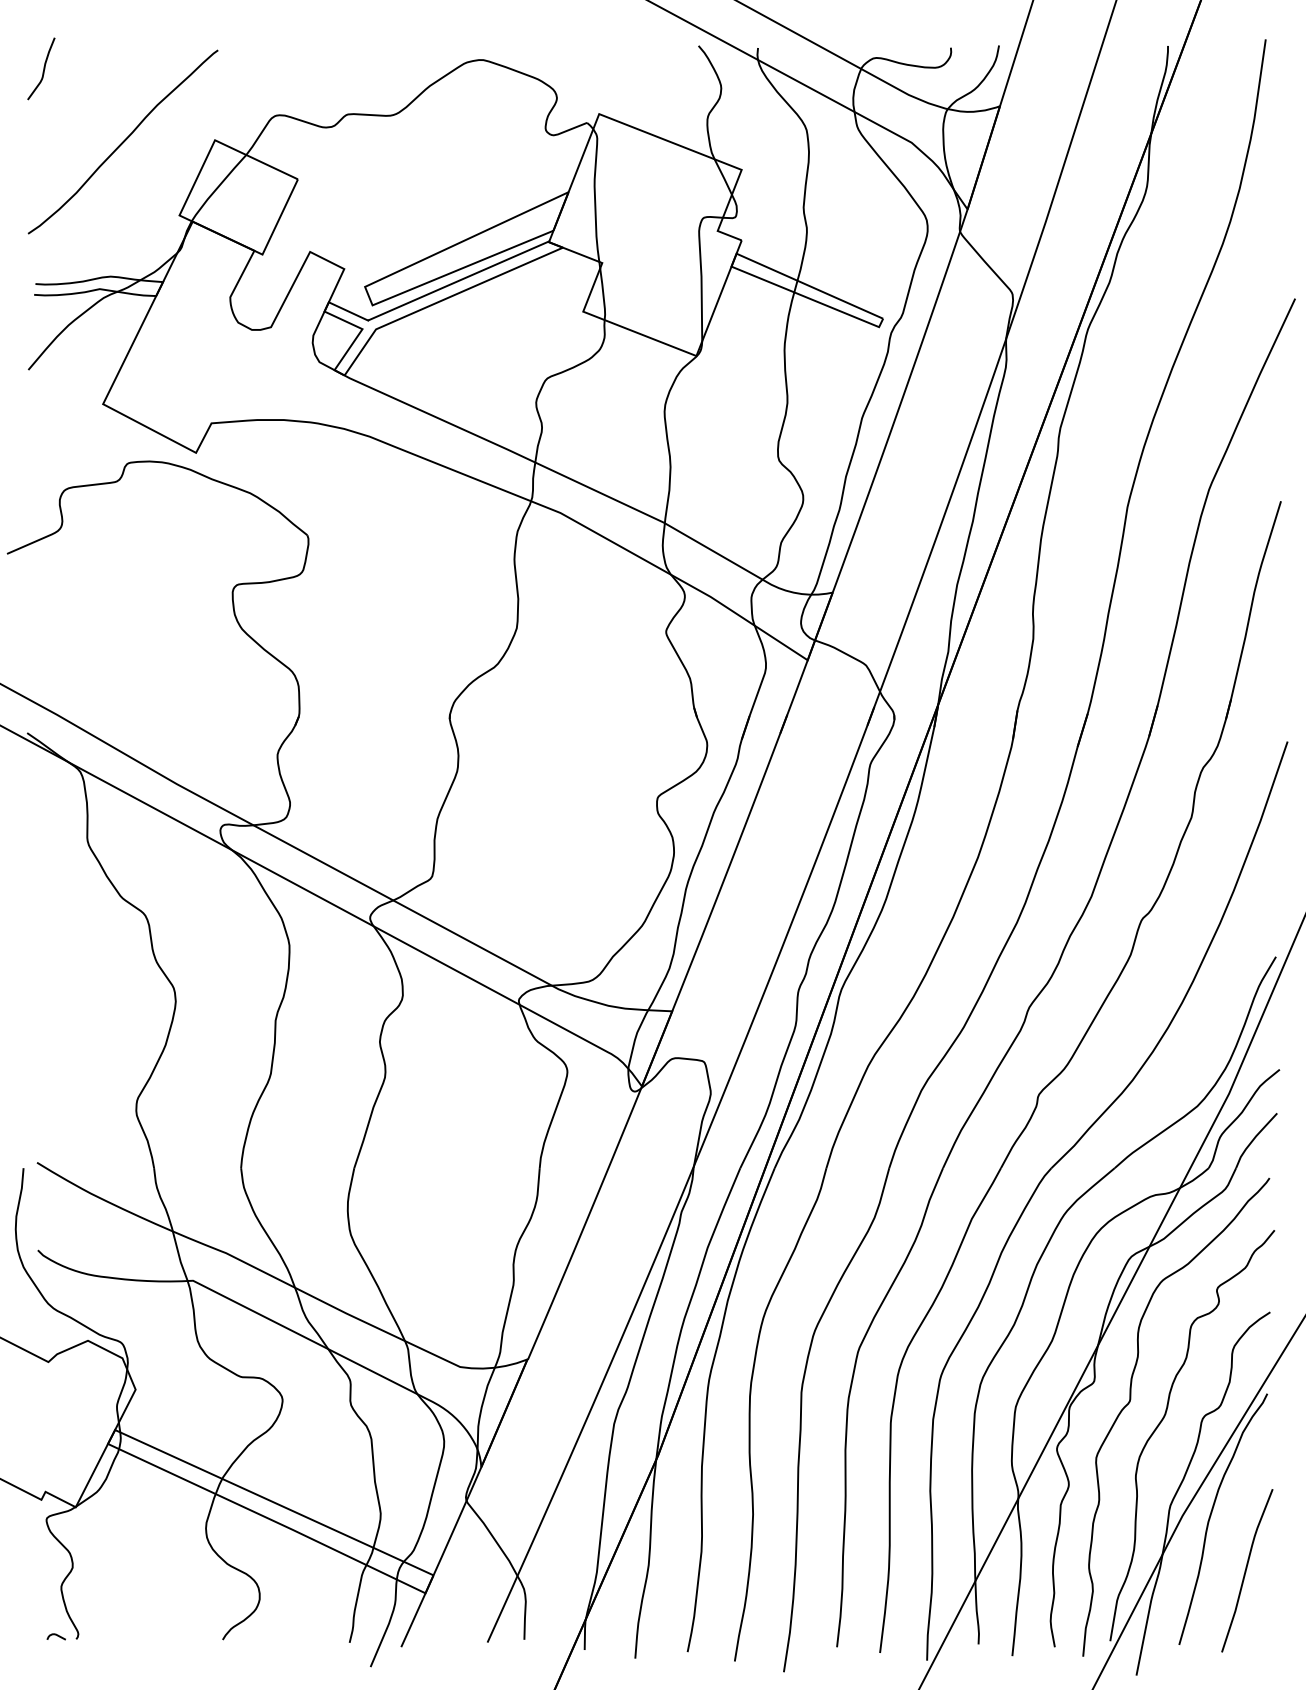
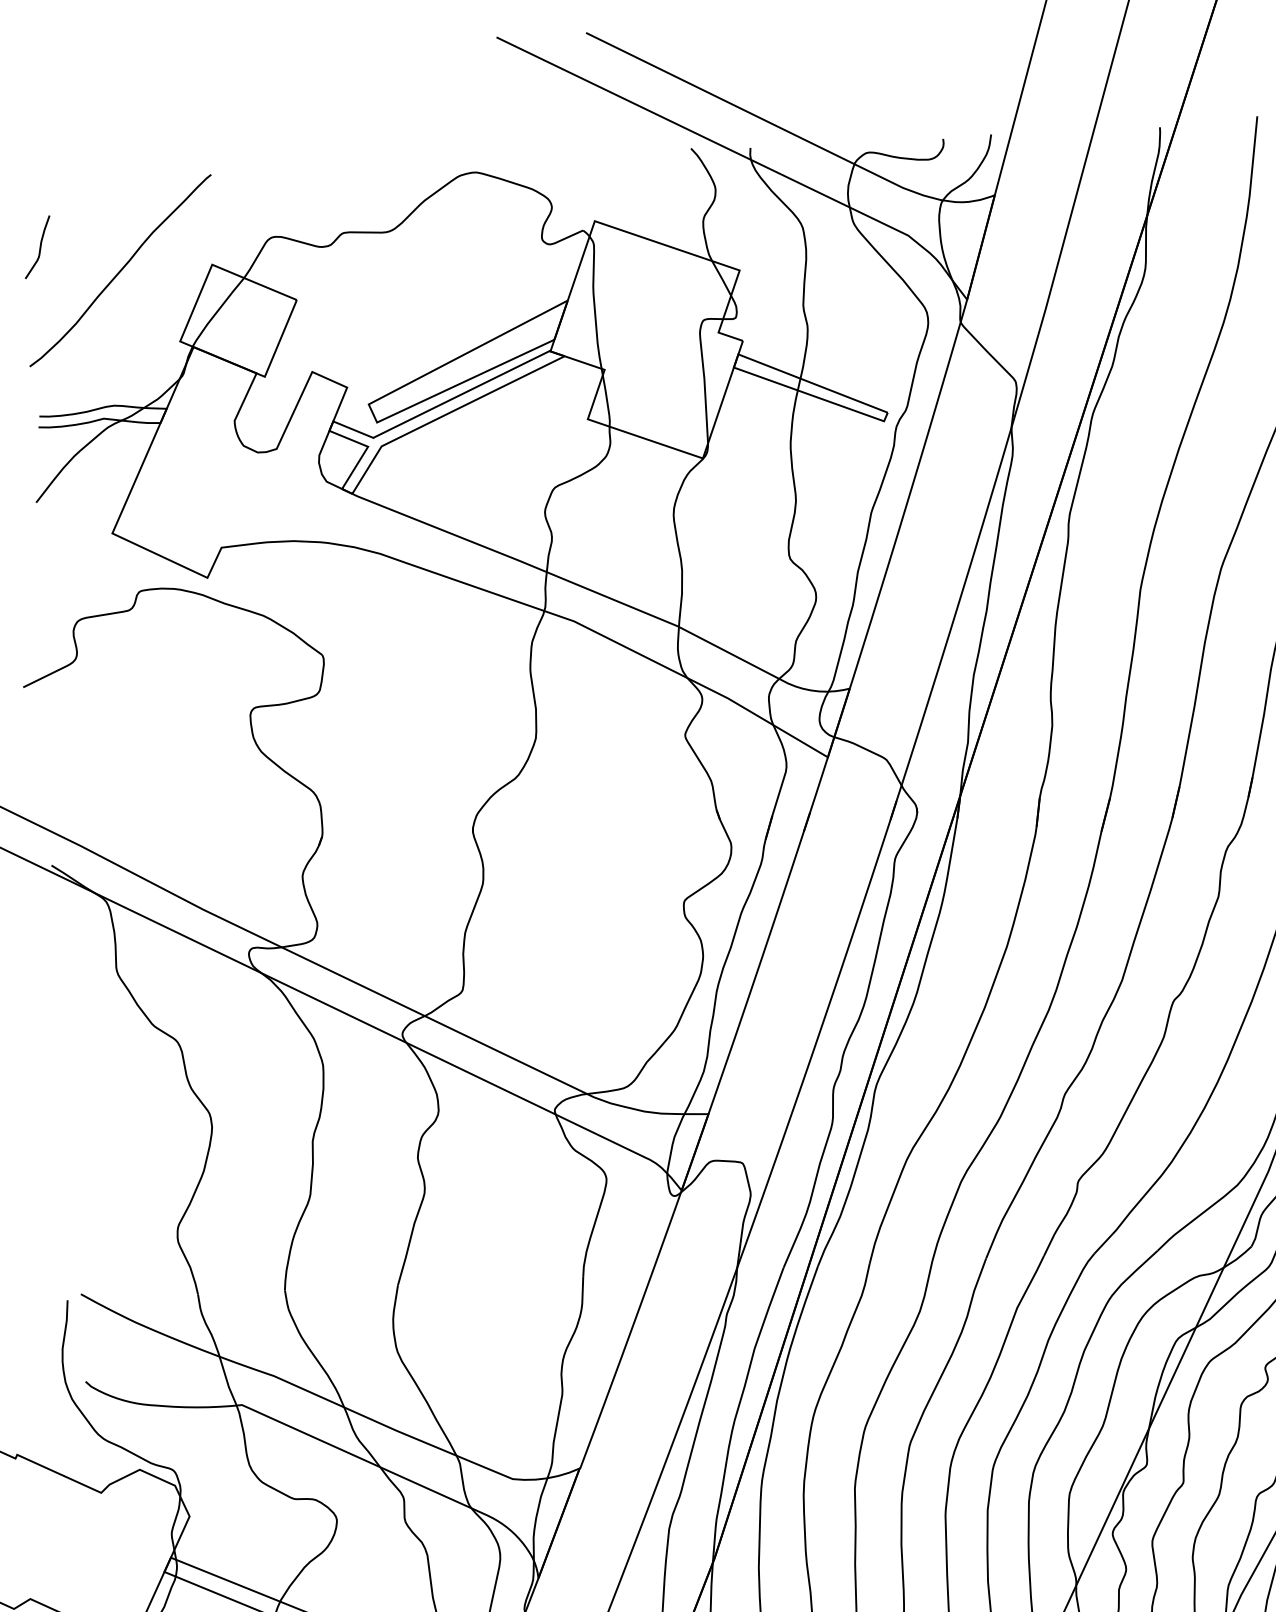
curve: (43, 68) -> (39, 246), moved

